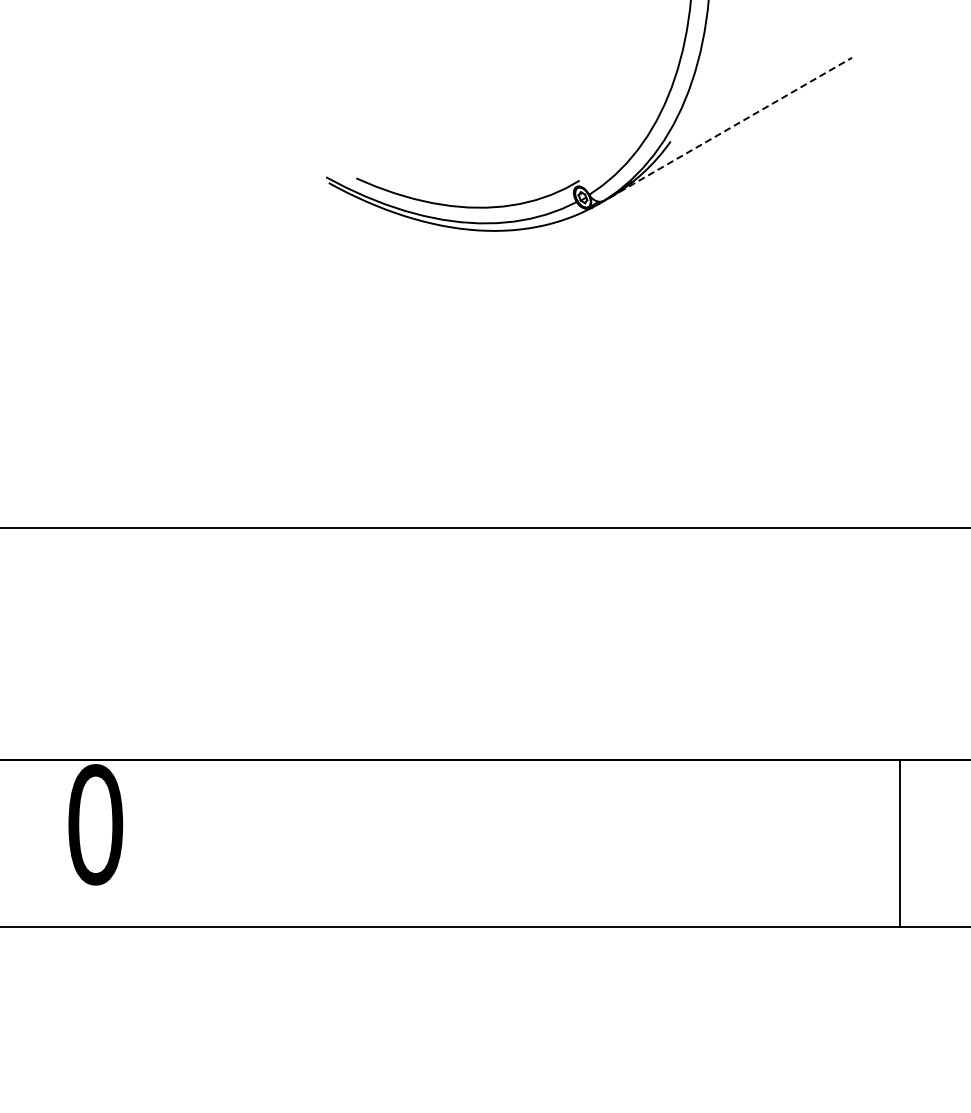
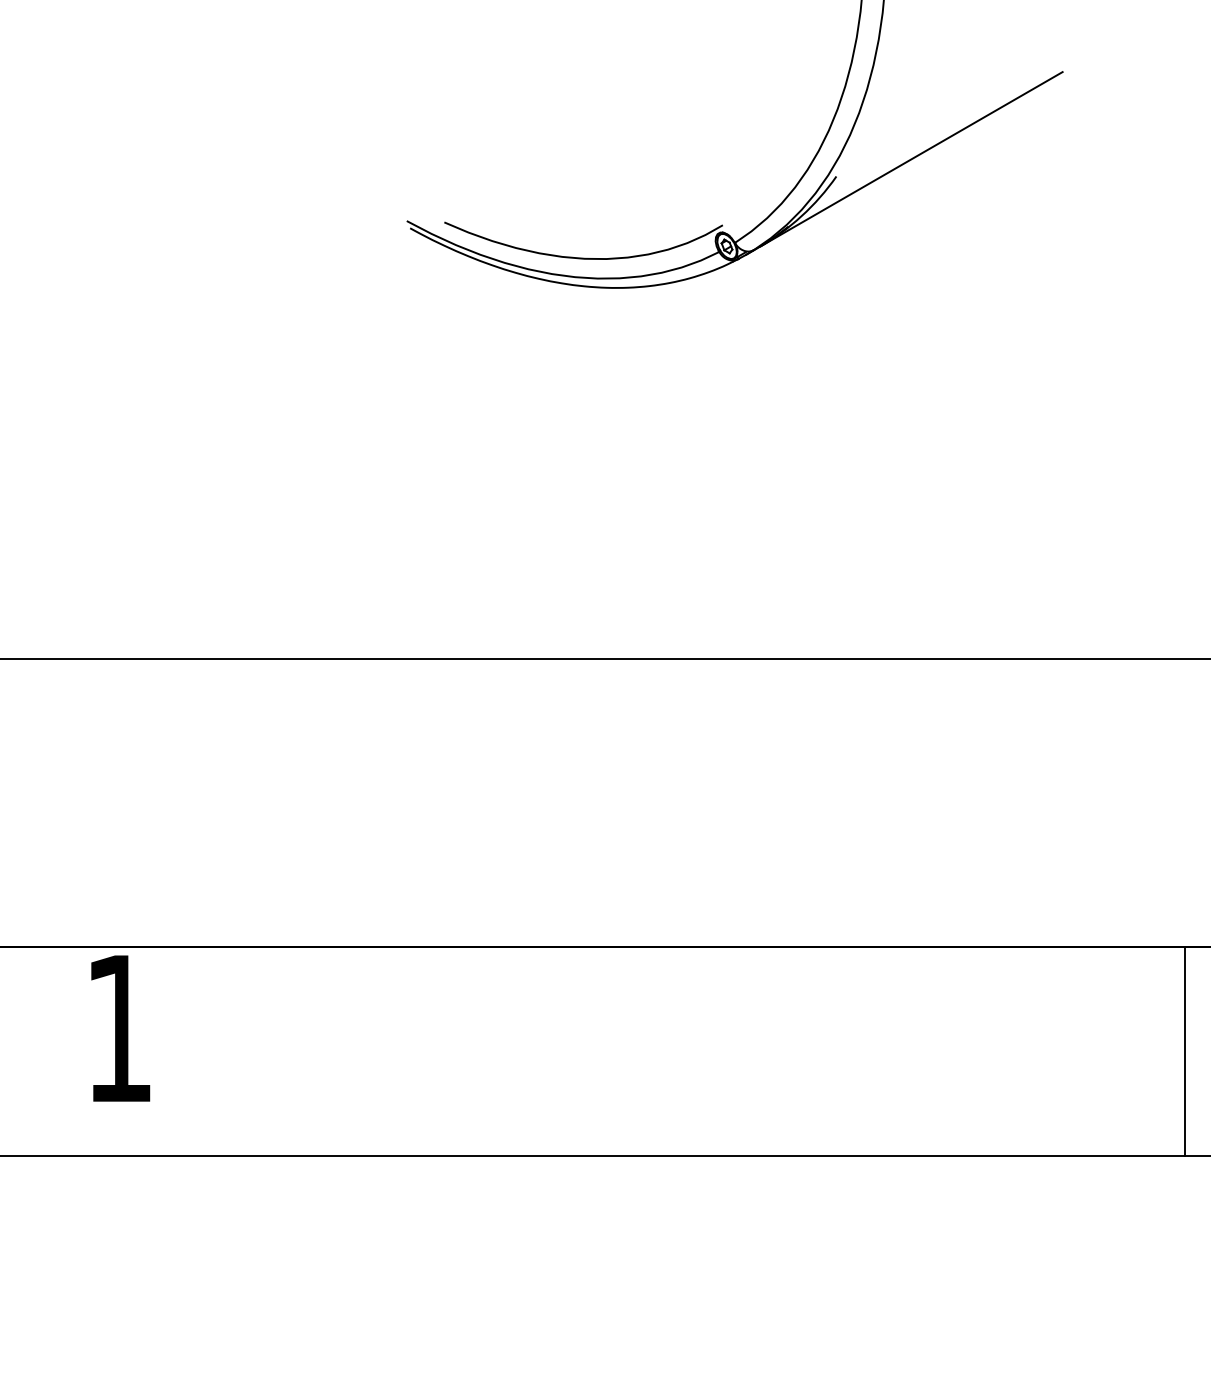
line: (731, 127) -> (912, 158), dashed -> solid
text: (95, 824) -> (119, 1028), 0 -> 1
line: (899, 843) -> (1184, 1051), moved

